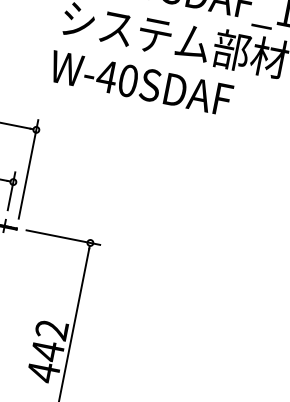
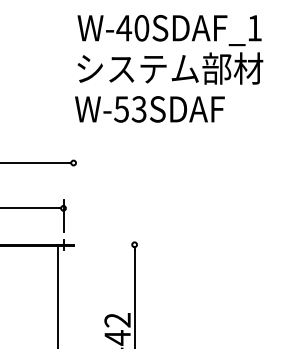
text: (116, 78) -> (129, 109), W-40SDAF -> W-53SDAF
line: (28, 168) -> (73, 195), removed
line: (62, 237) -> (111, 244), removed

